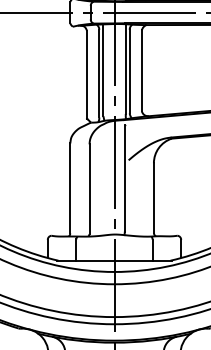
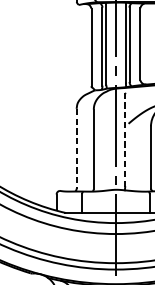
line: (124, 178) -> (124, 139), solid -> dashed
line: (70, 188) -> (76, 148), solid -> dashed

